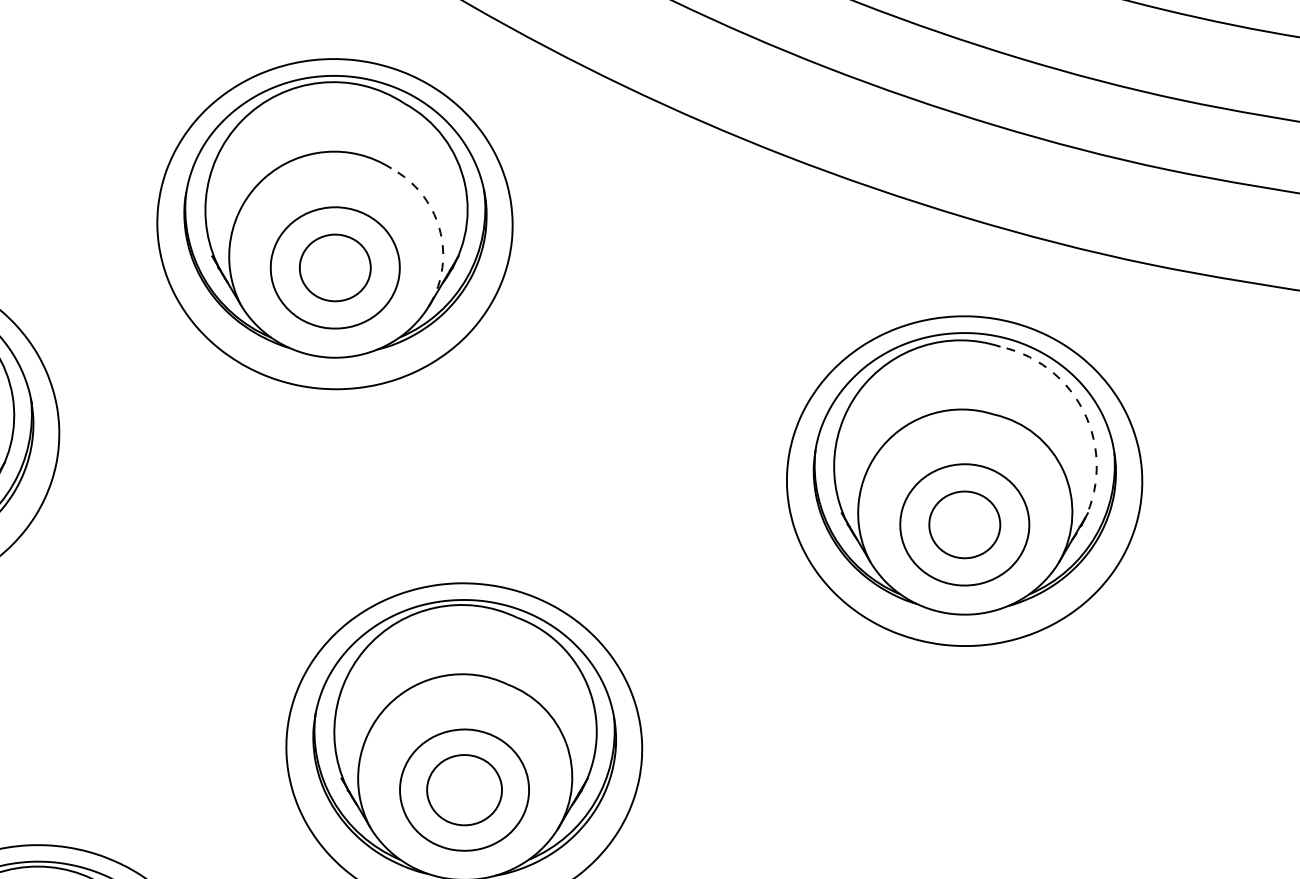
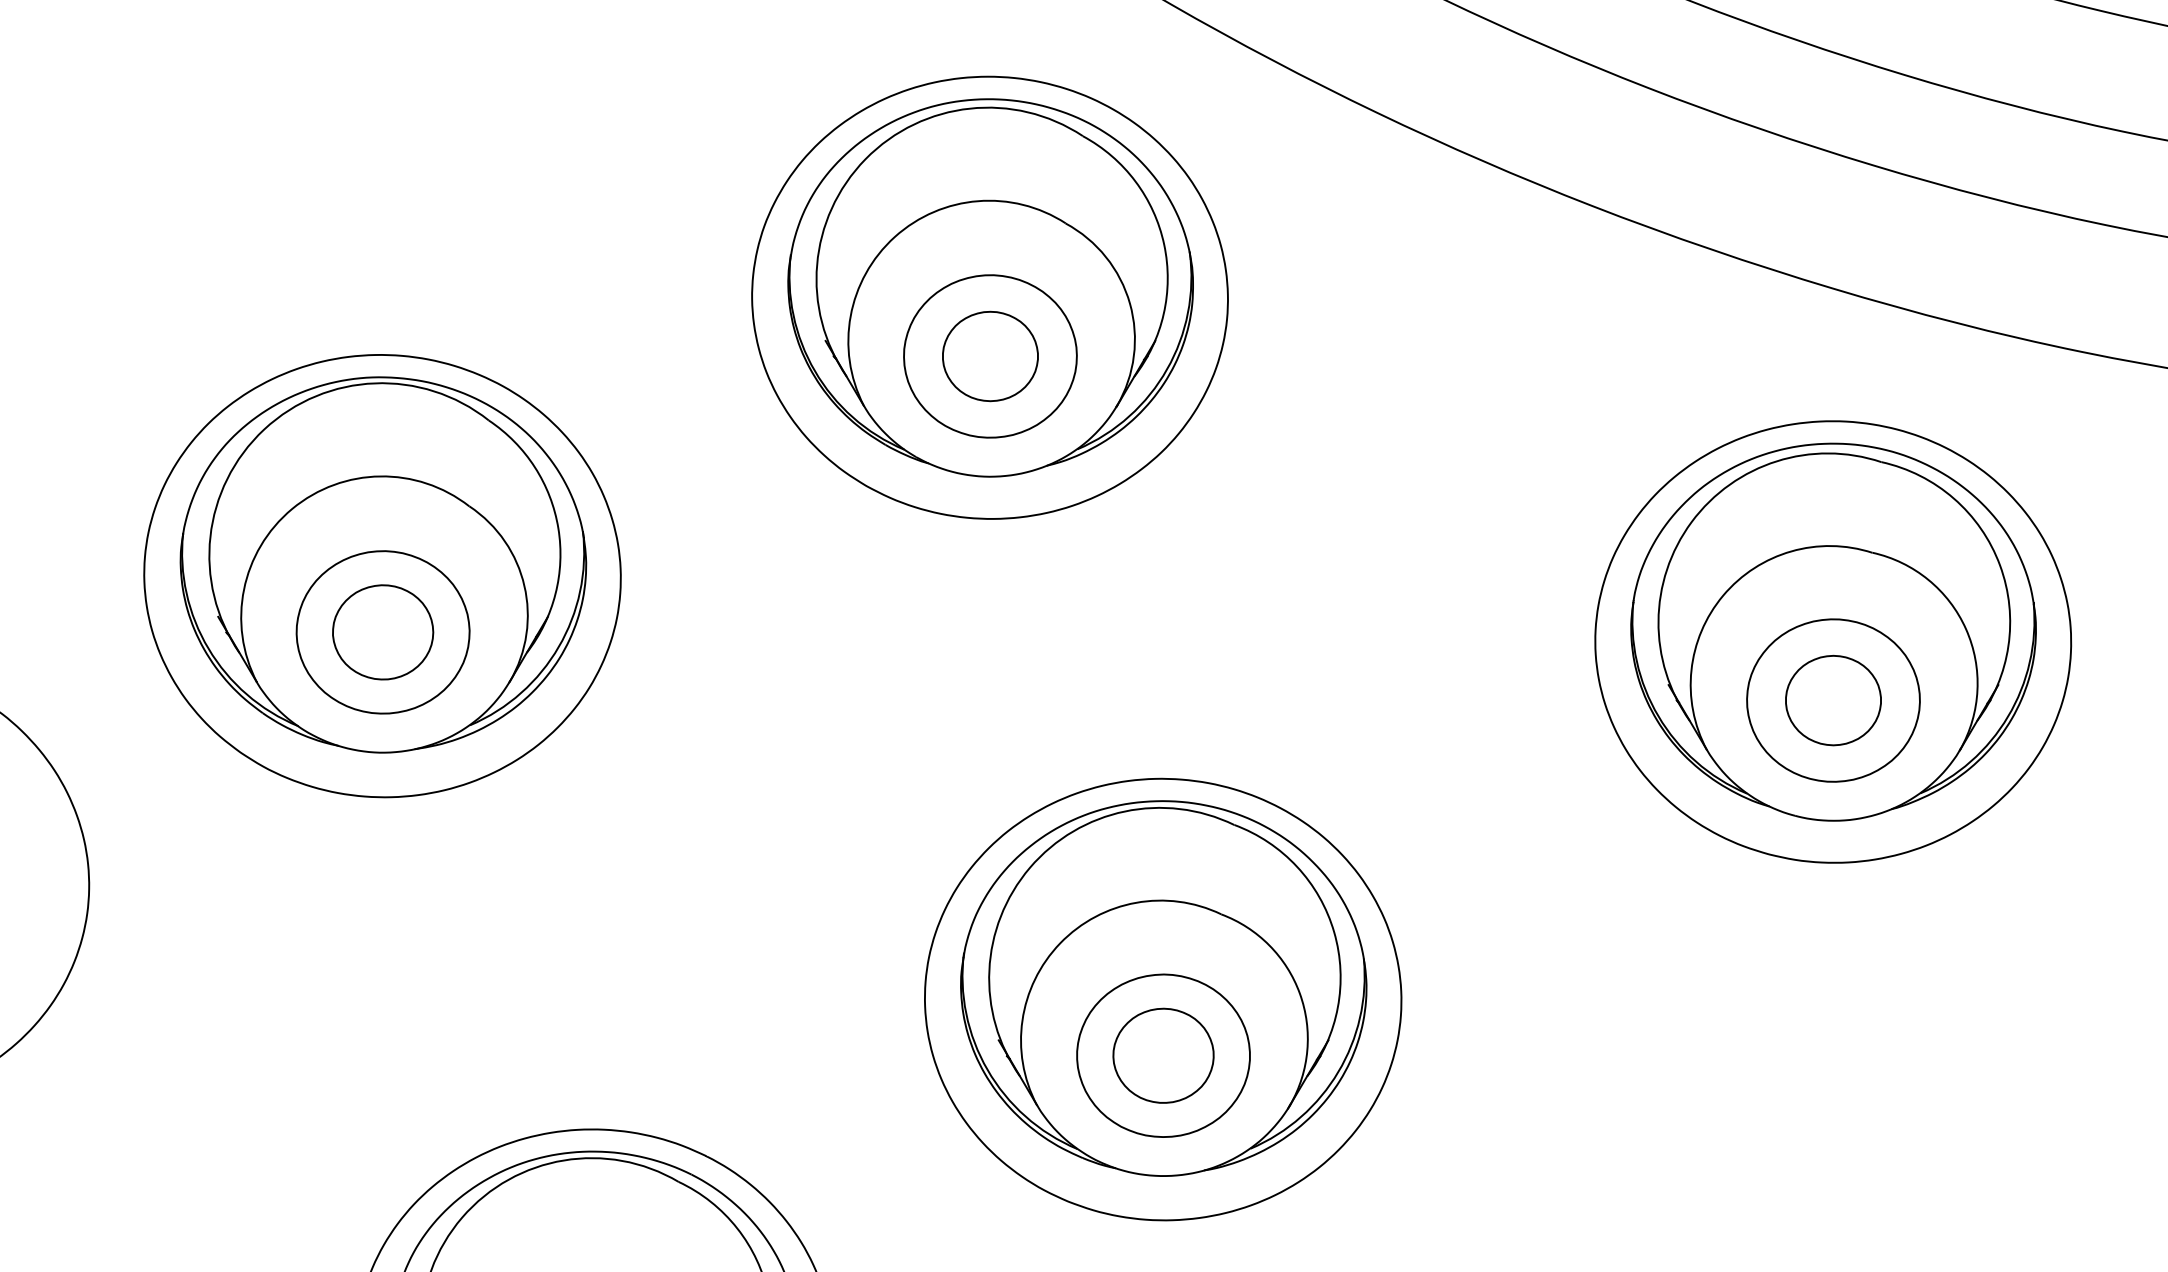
arc: (439, 228) -> (1129, 303), dashed -> solid
arc: (1089, 424) -> (2000, 565), dashed -> solid

